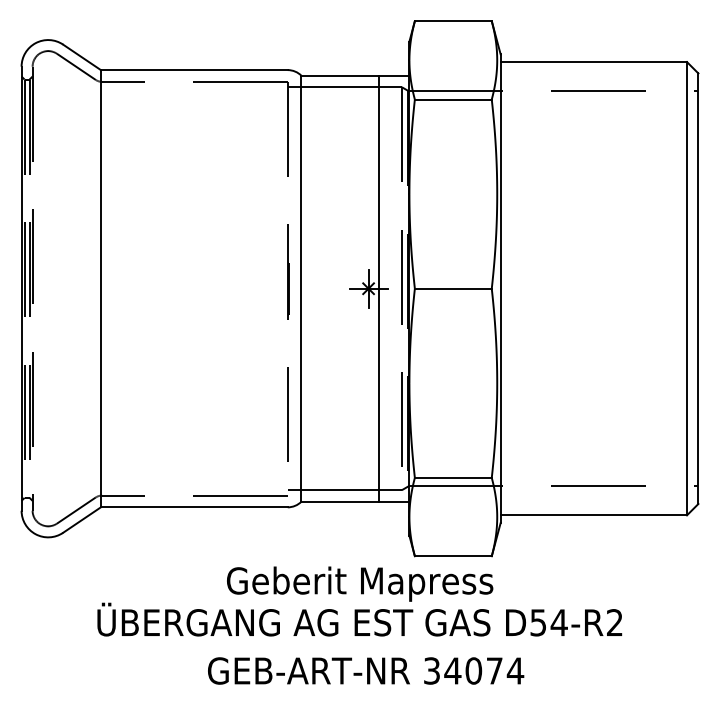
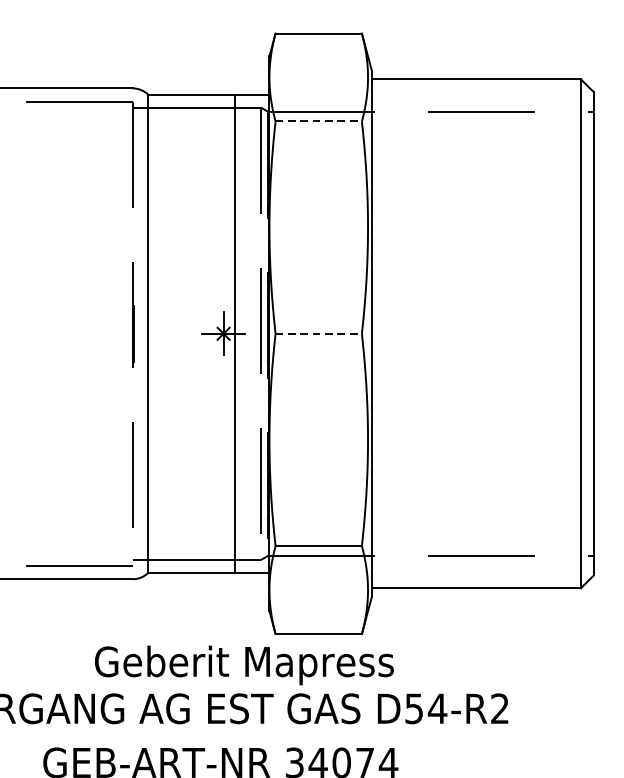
line: (453, 99) -> (318, 121), solid -> dashed
line: (453, 288) -> (318, 333), solid -> dashed
text: (360, 583) -> (244, 664), moved

